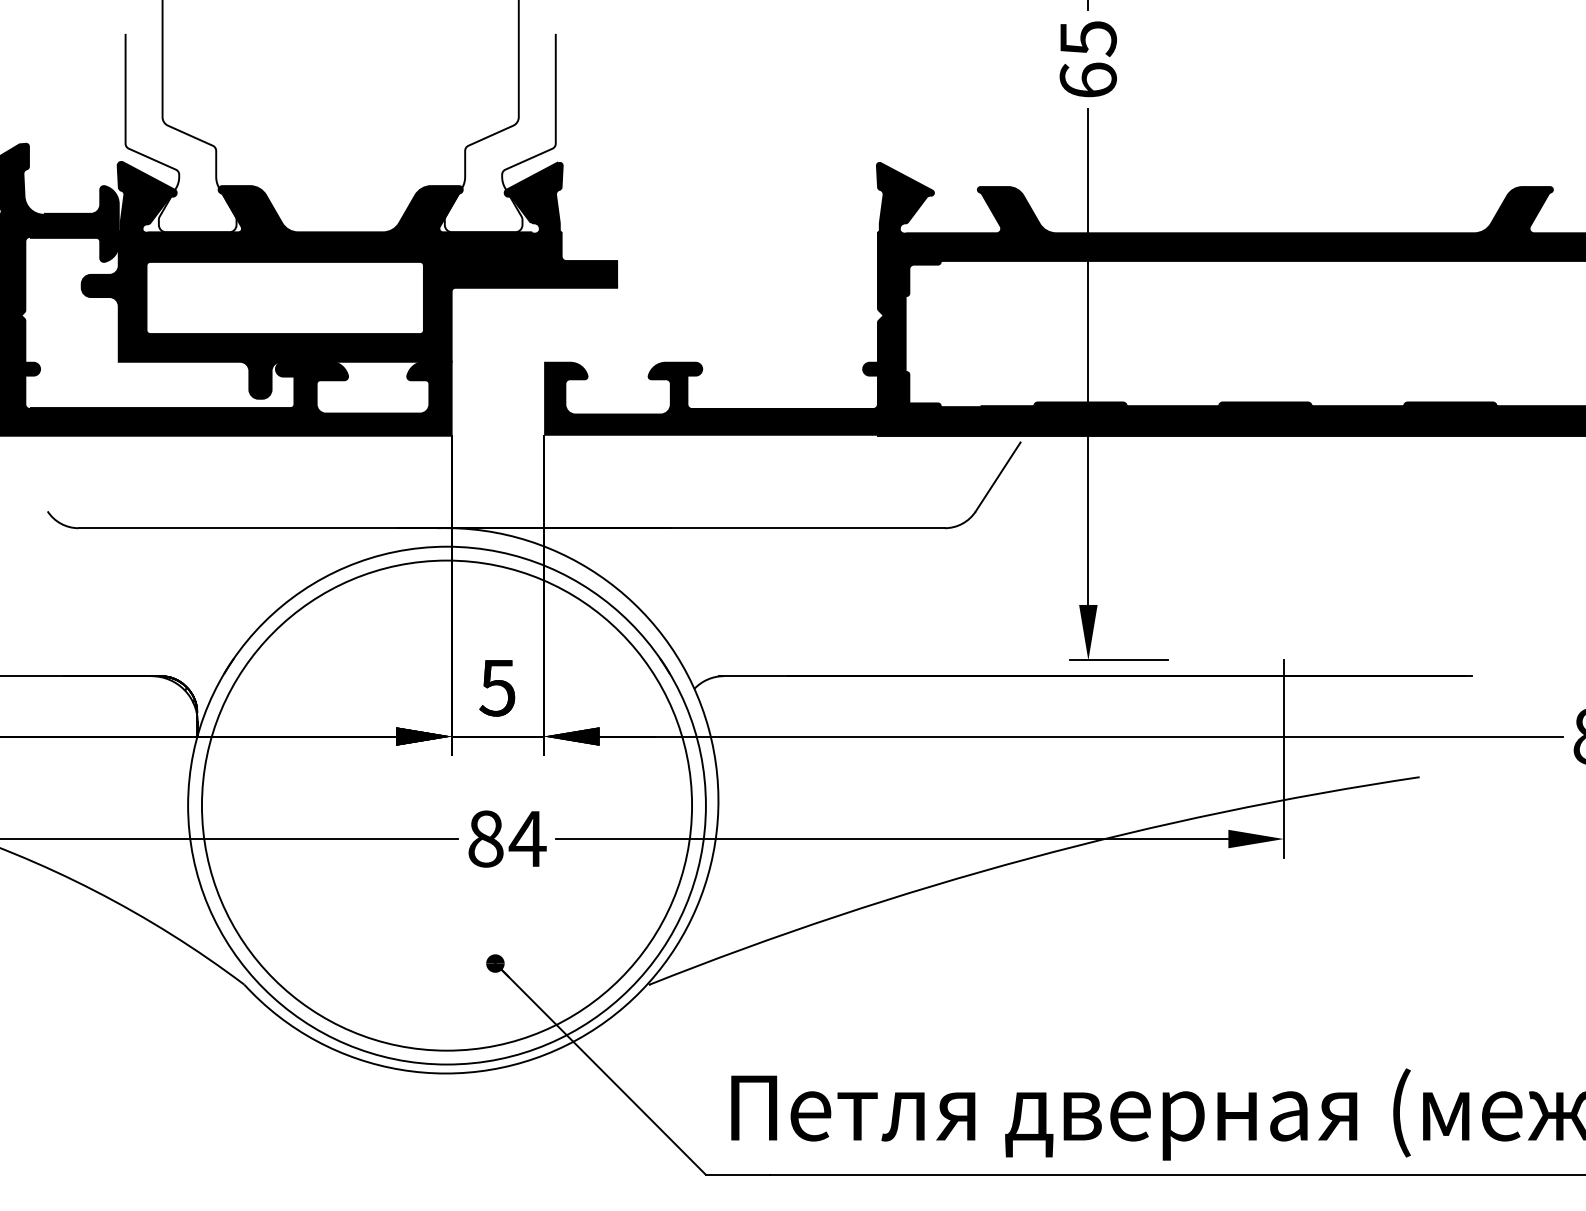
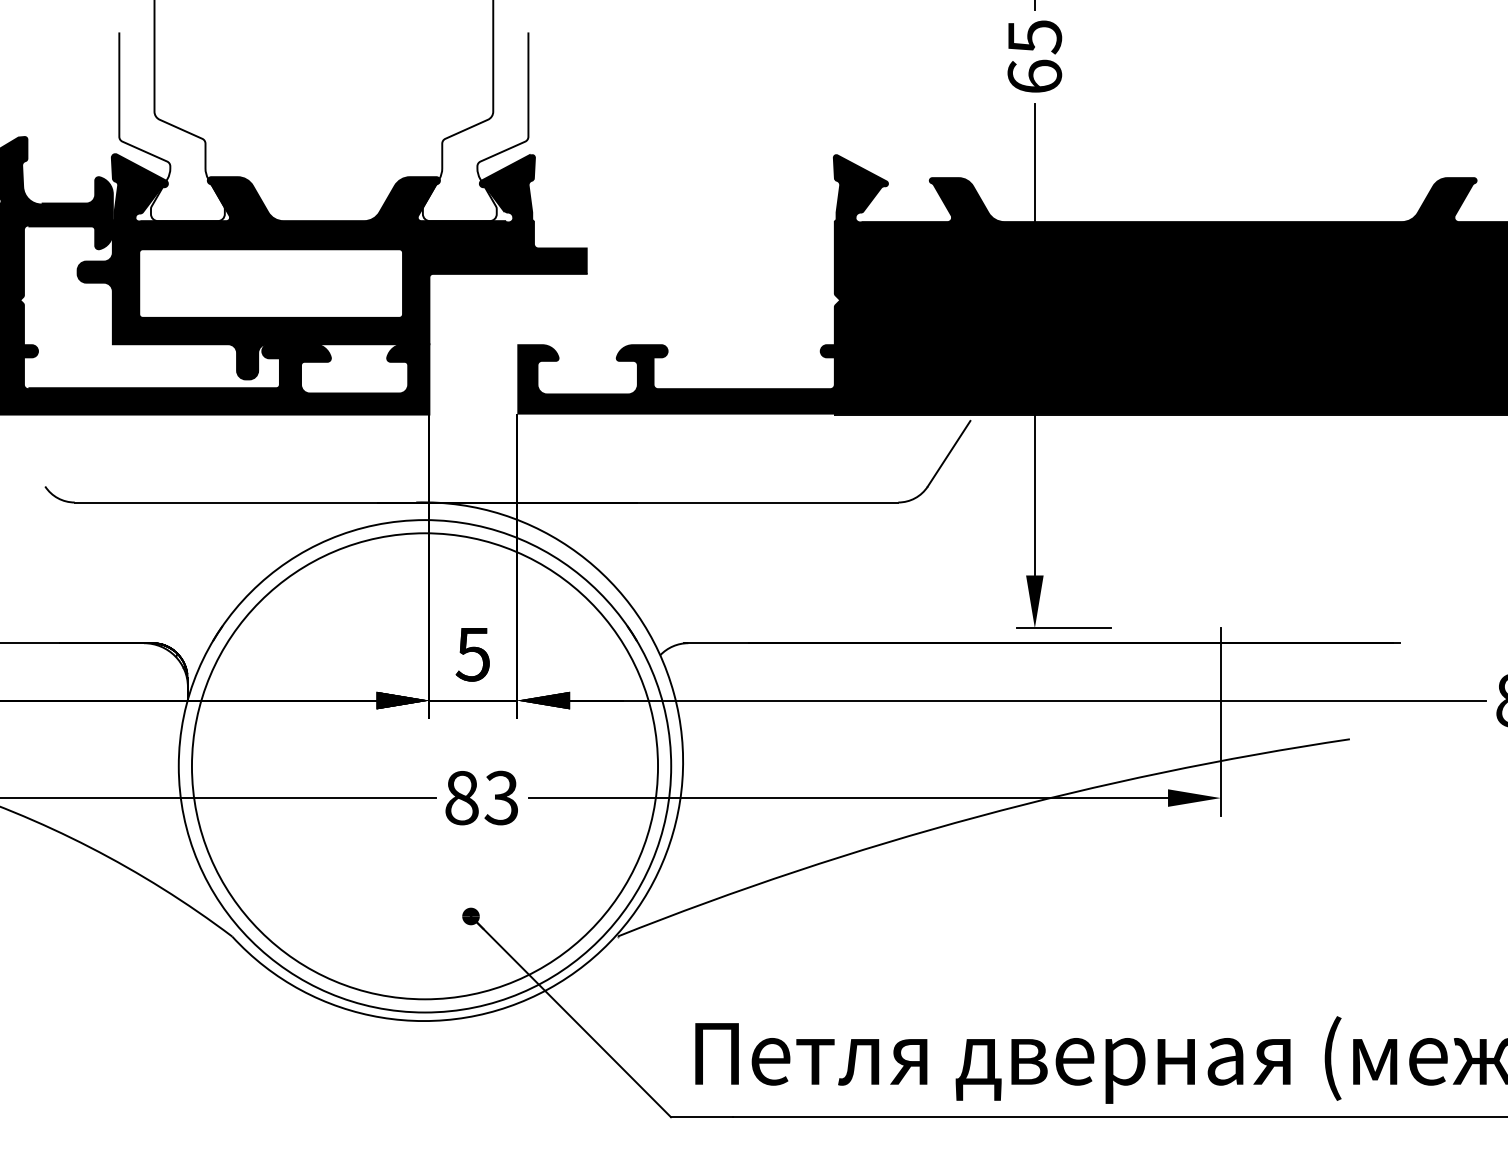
text: (527, 838) -> (501, 797), 84 -> 83

